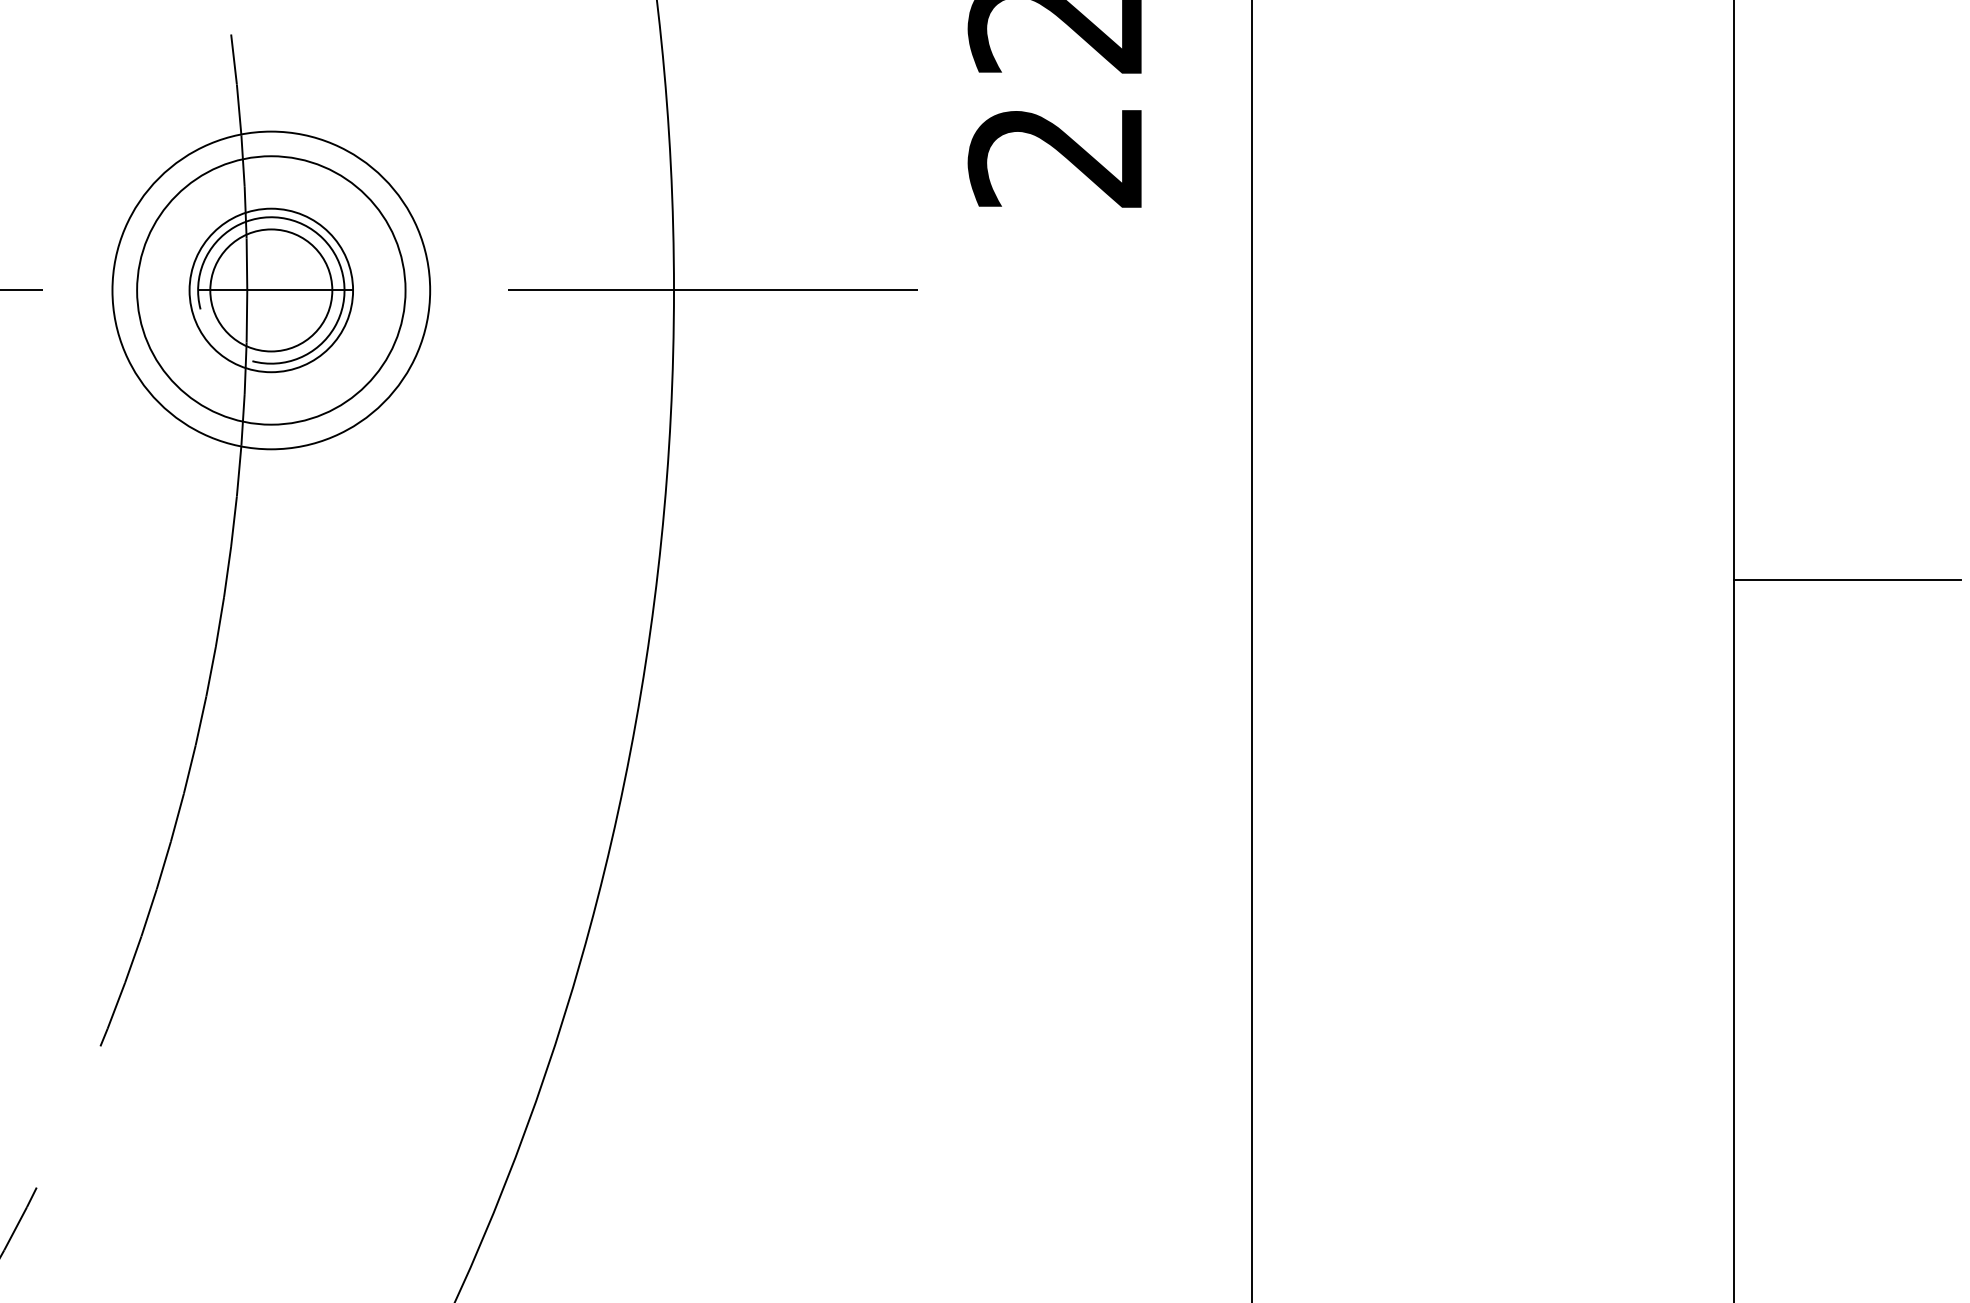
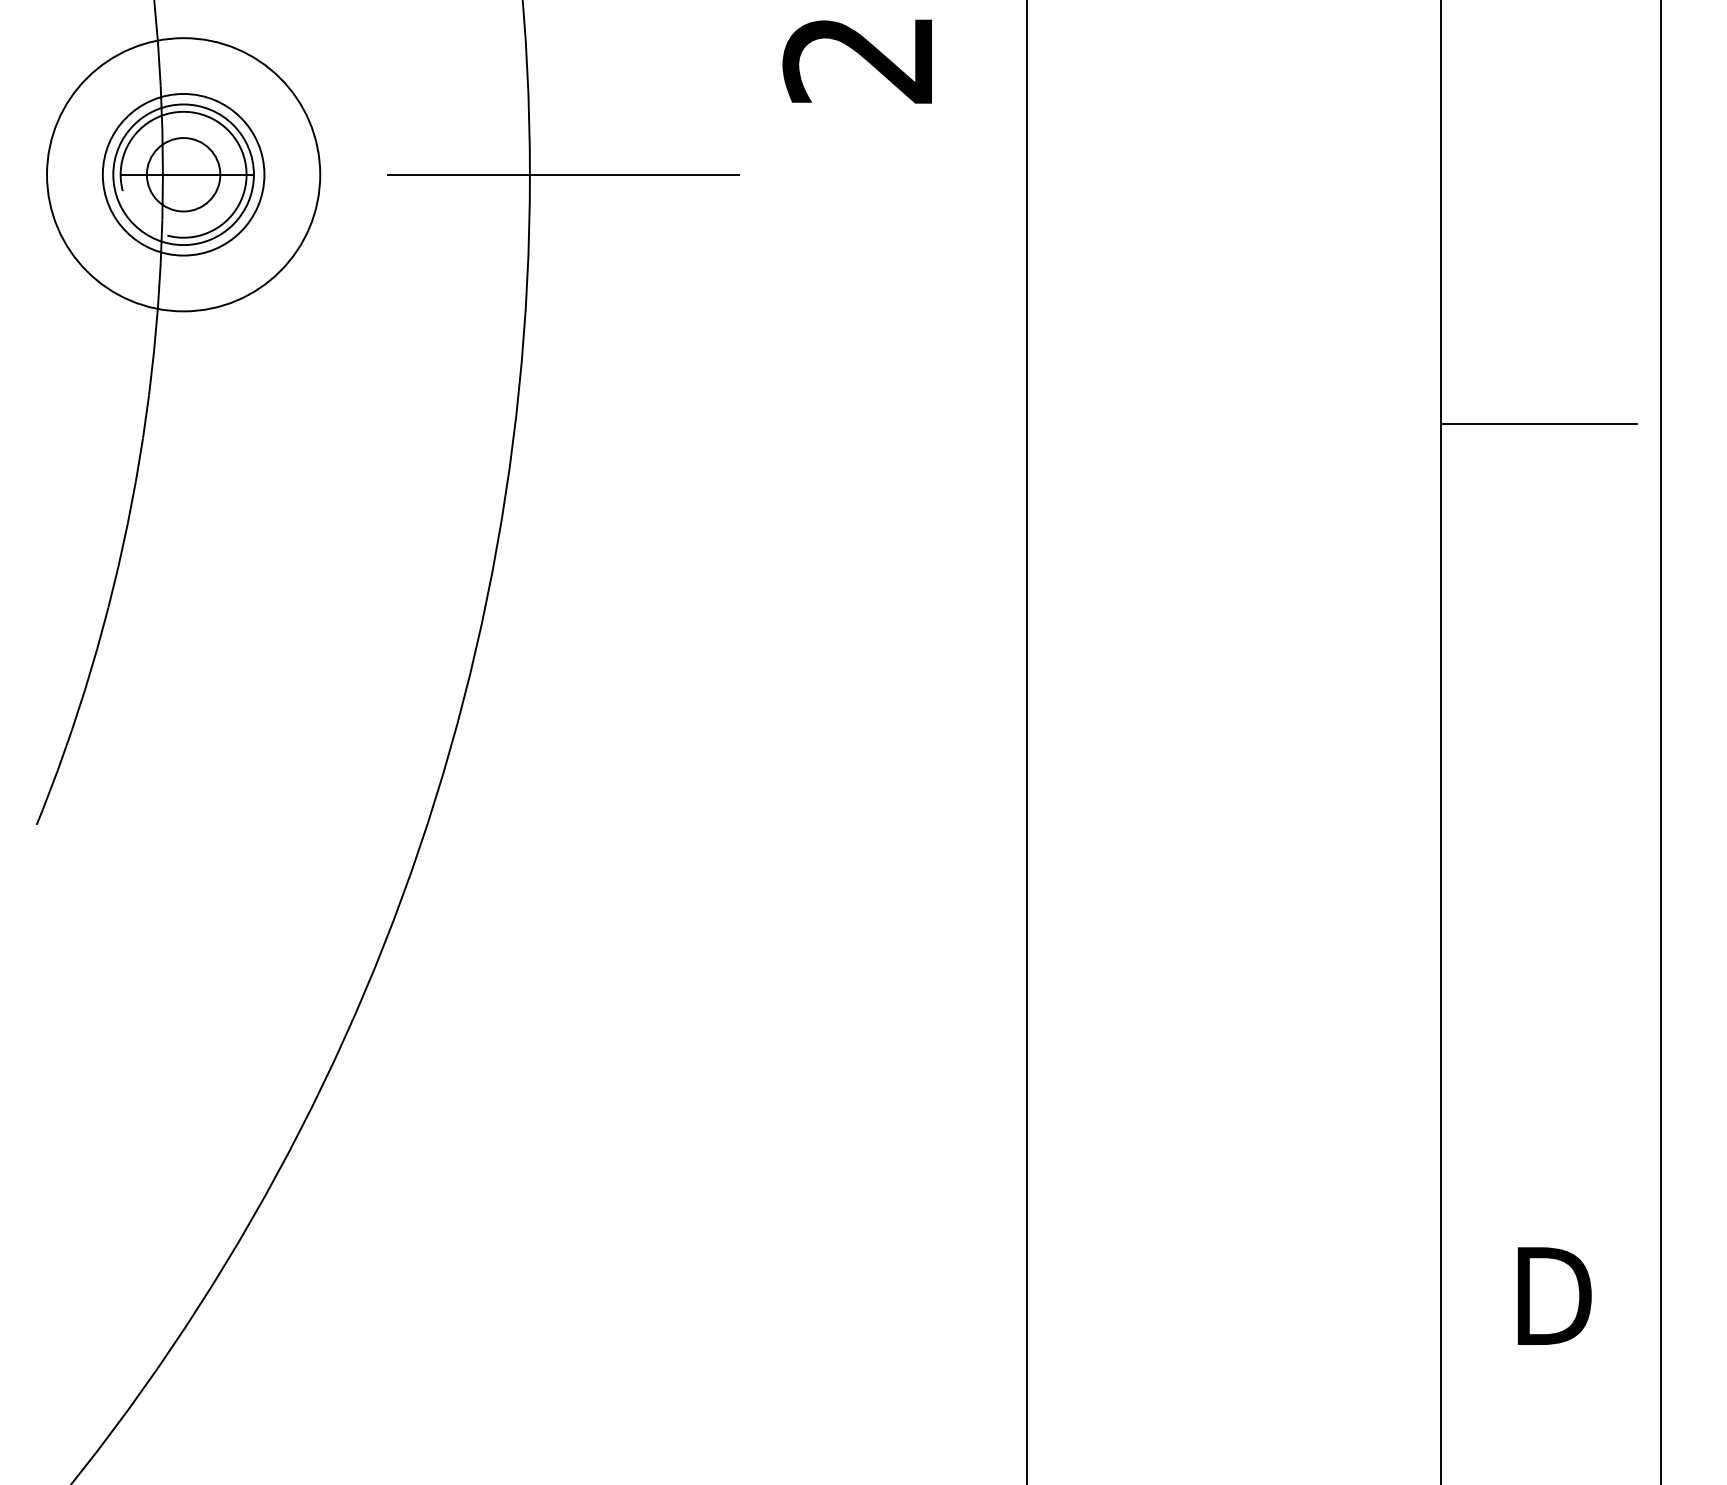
circle: (271, 290) -> (183, 174), size x0.7
circle: (271, 290) -> (183, 174), size x0.7

